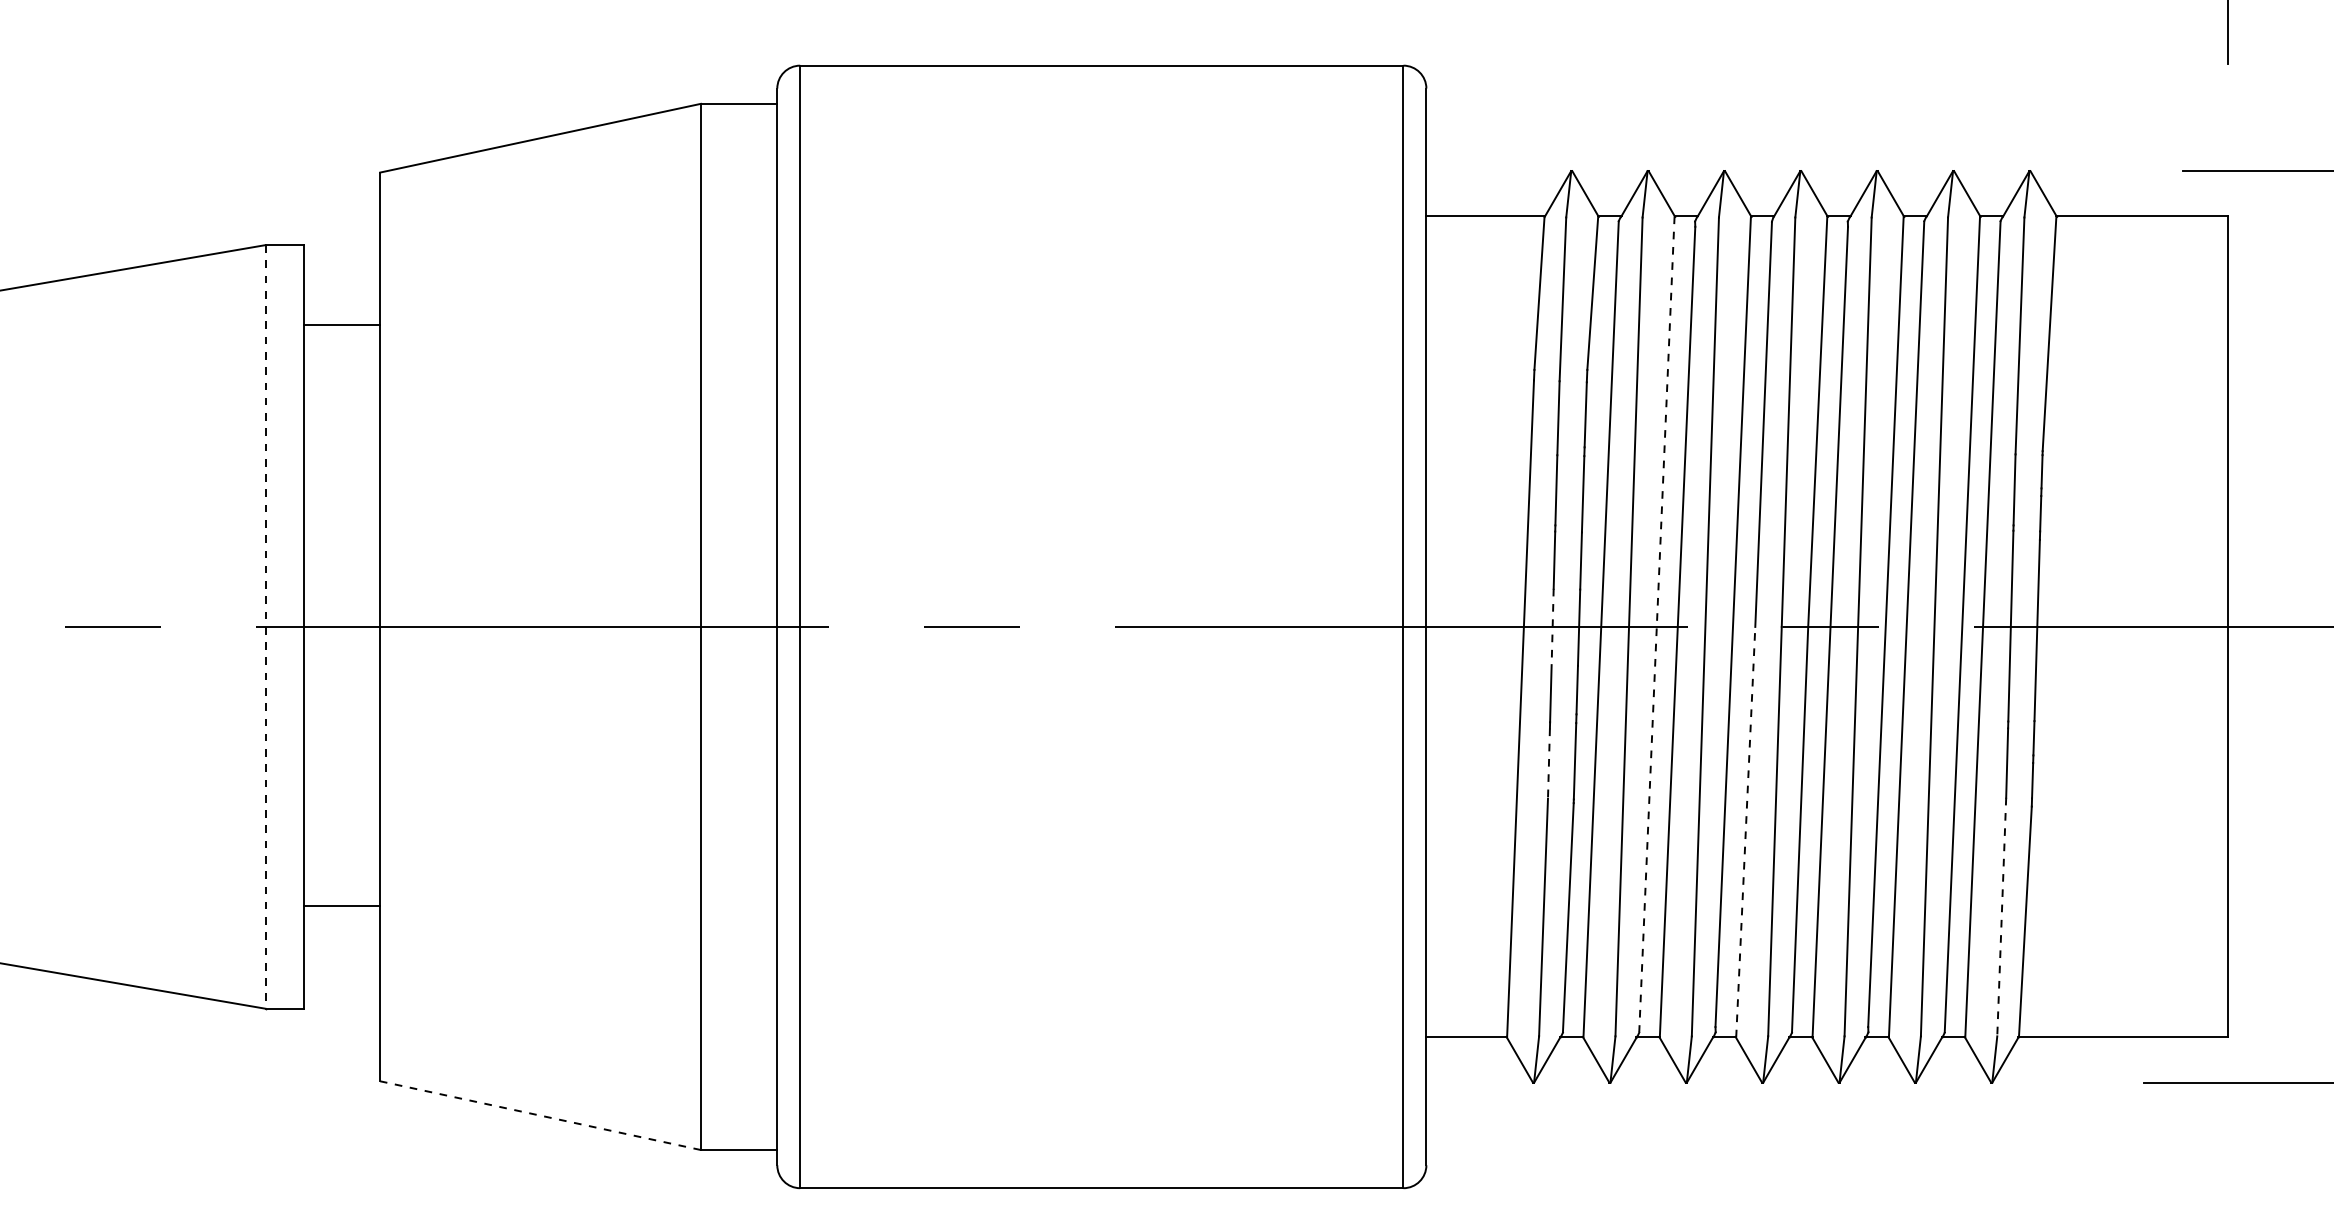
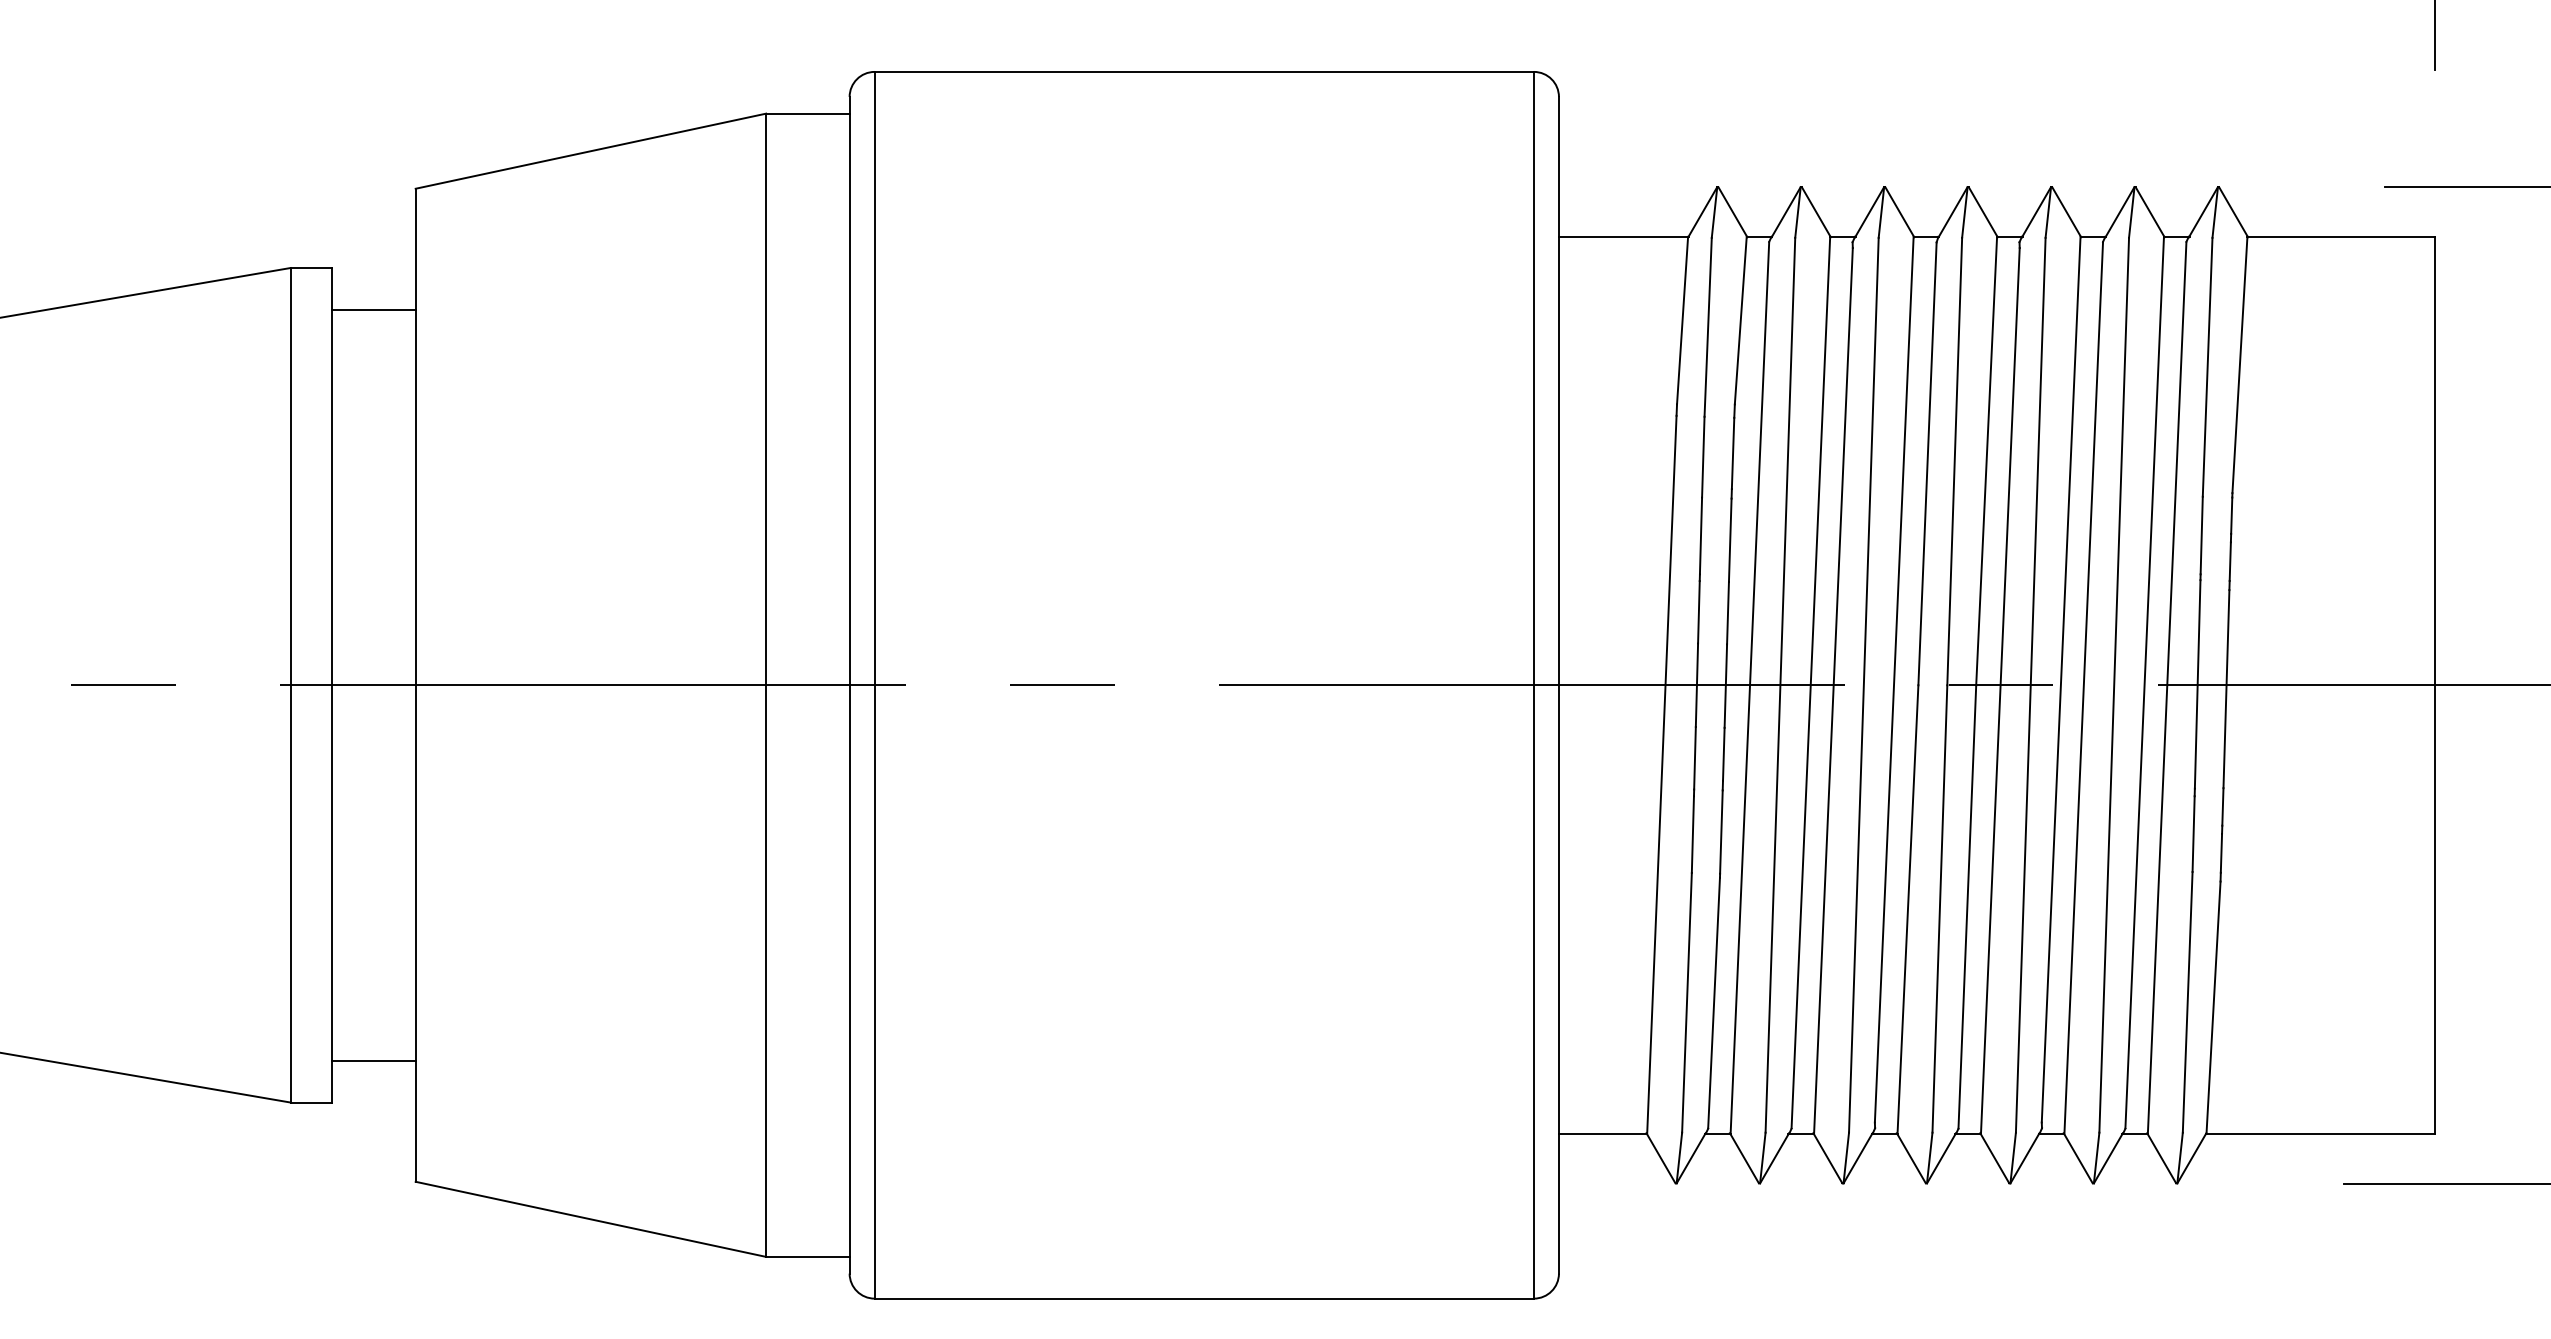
line: (341, 325) -> (373, 309), moved
line: (1656, 624) -> (1810, 682), dashed -> solid
line: (265, 626) -> (290, 684), dashed -> solid
line: (1552, 627) -> (1696, 685), dashed -> solid
line: (1548, 764) -> (1692, 835), dashed -> solid
line: (1745, 831) -> (1907, 908), dashed -> solid
line: (341, 905) -> (373, 1060), moved
line: (2001, 917) -> (2187, 1002), dashed -> solid
line: (540, 1115) -> (590, 1219), dashed -> solid

